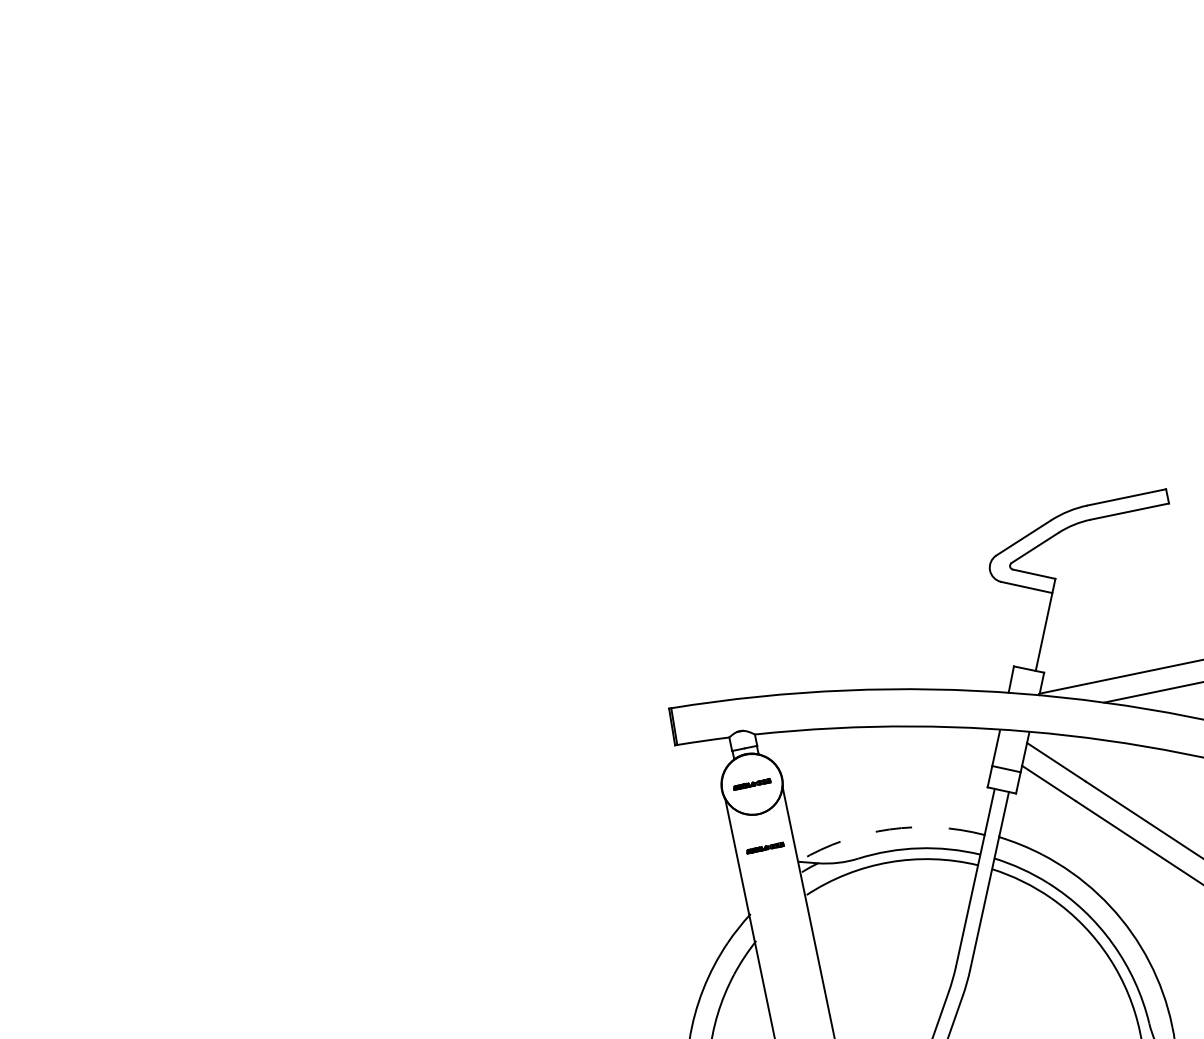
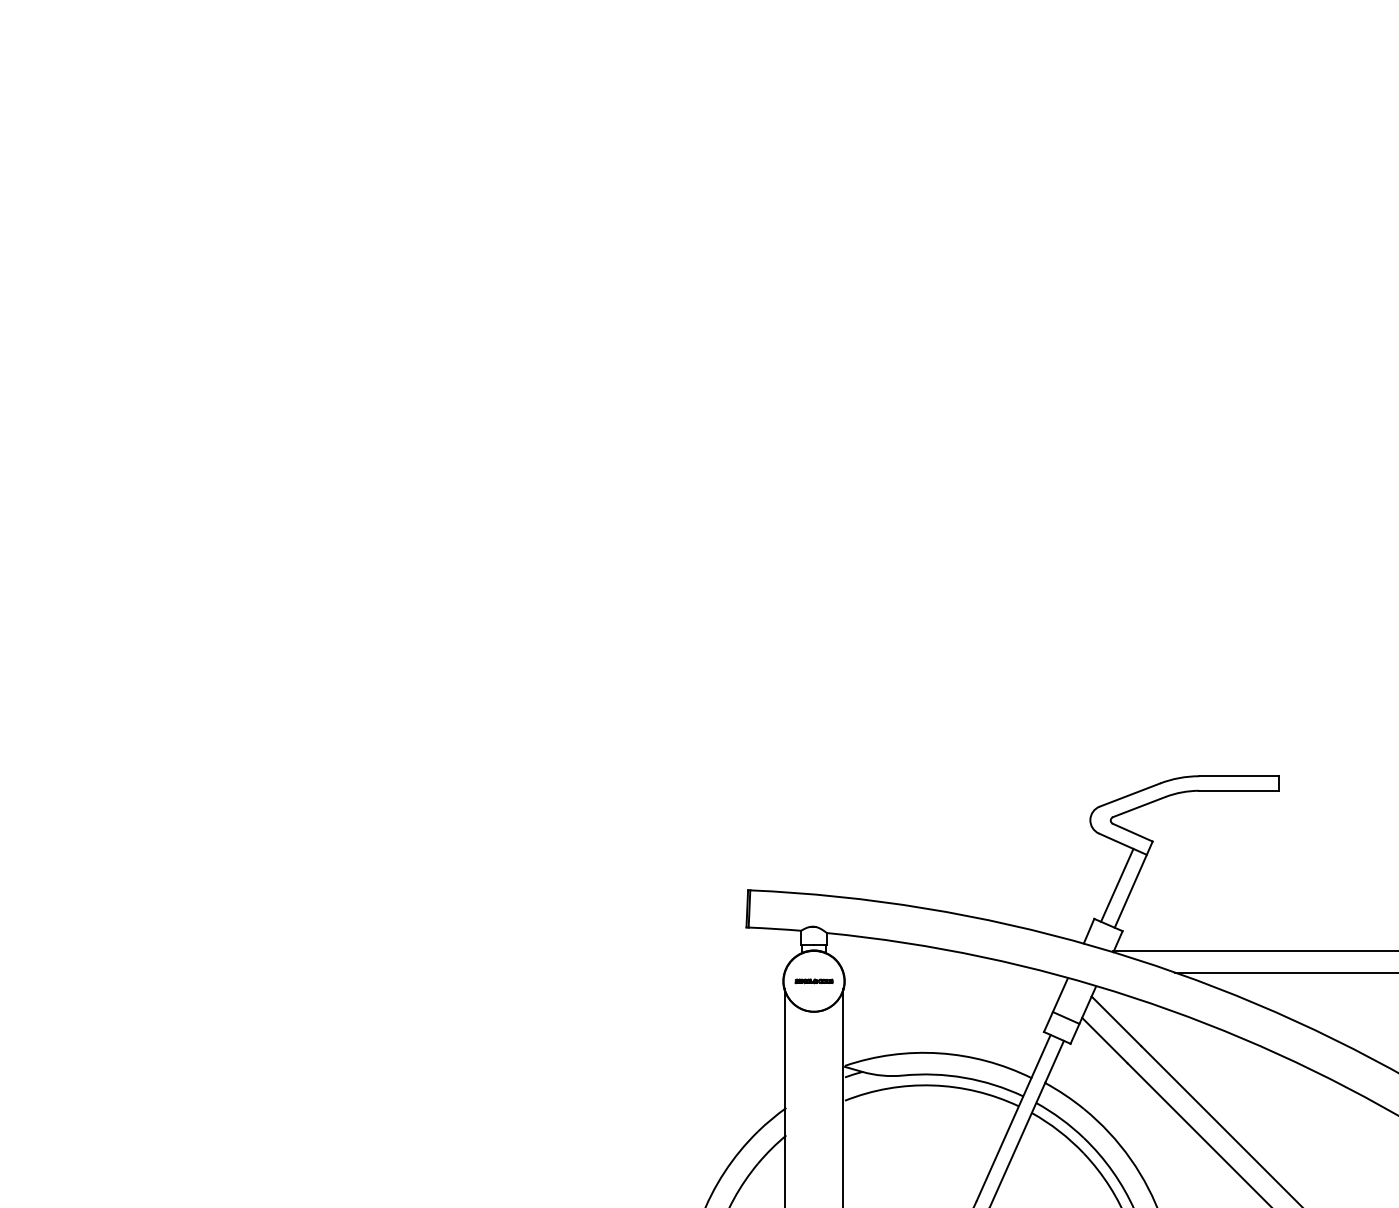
line: (1029, 628) -> (1117, 884), added
arc: (889, 829) -> (939, 1053), dashed -> solid
part: (764, 848) -> (813, 1046), removed

